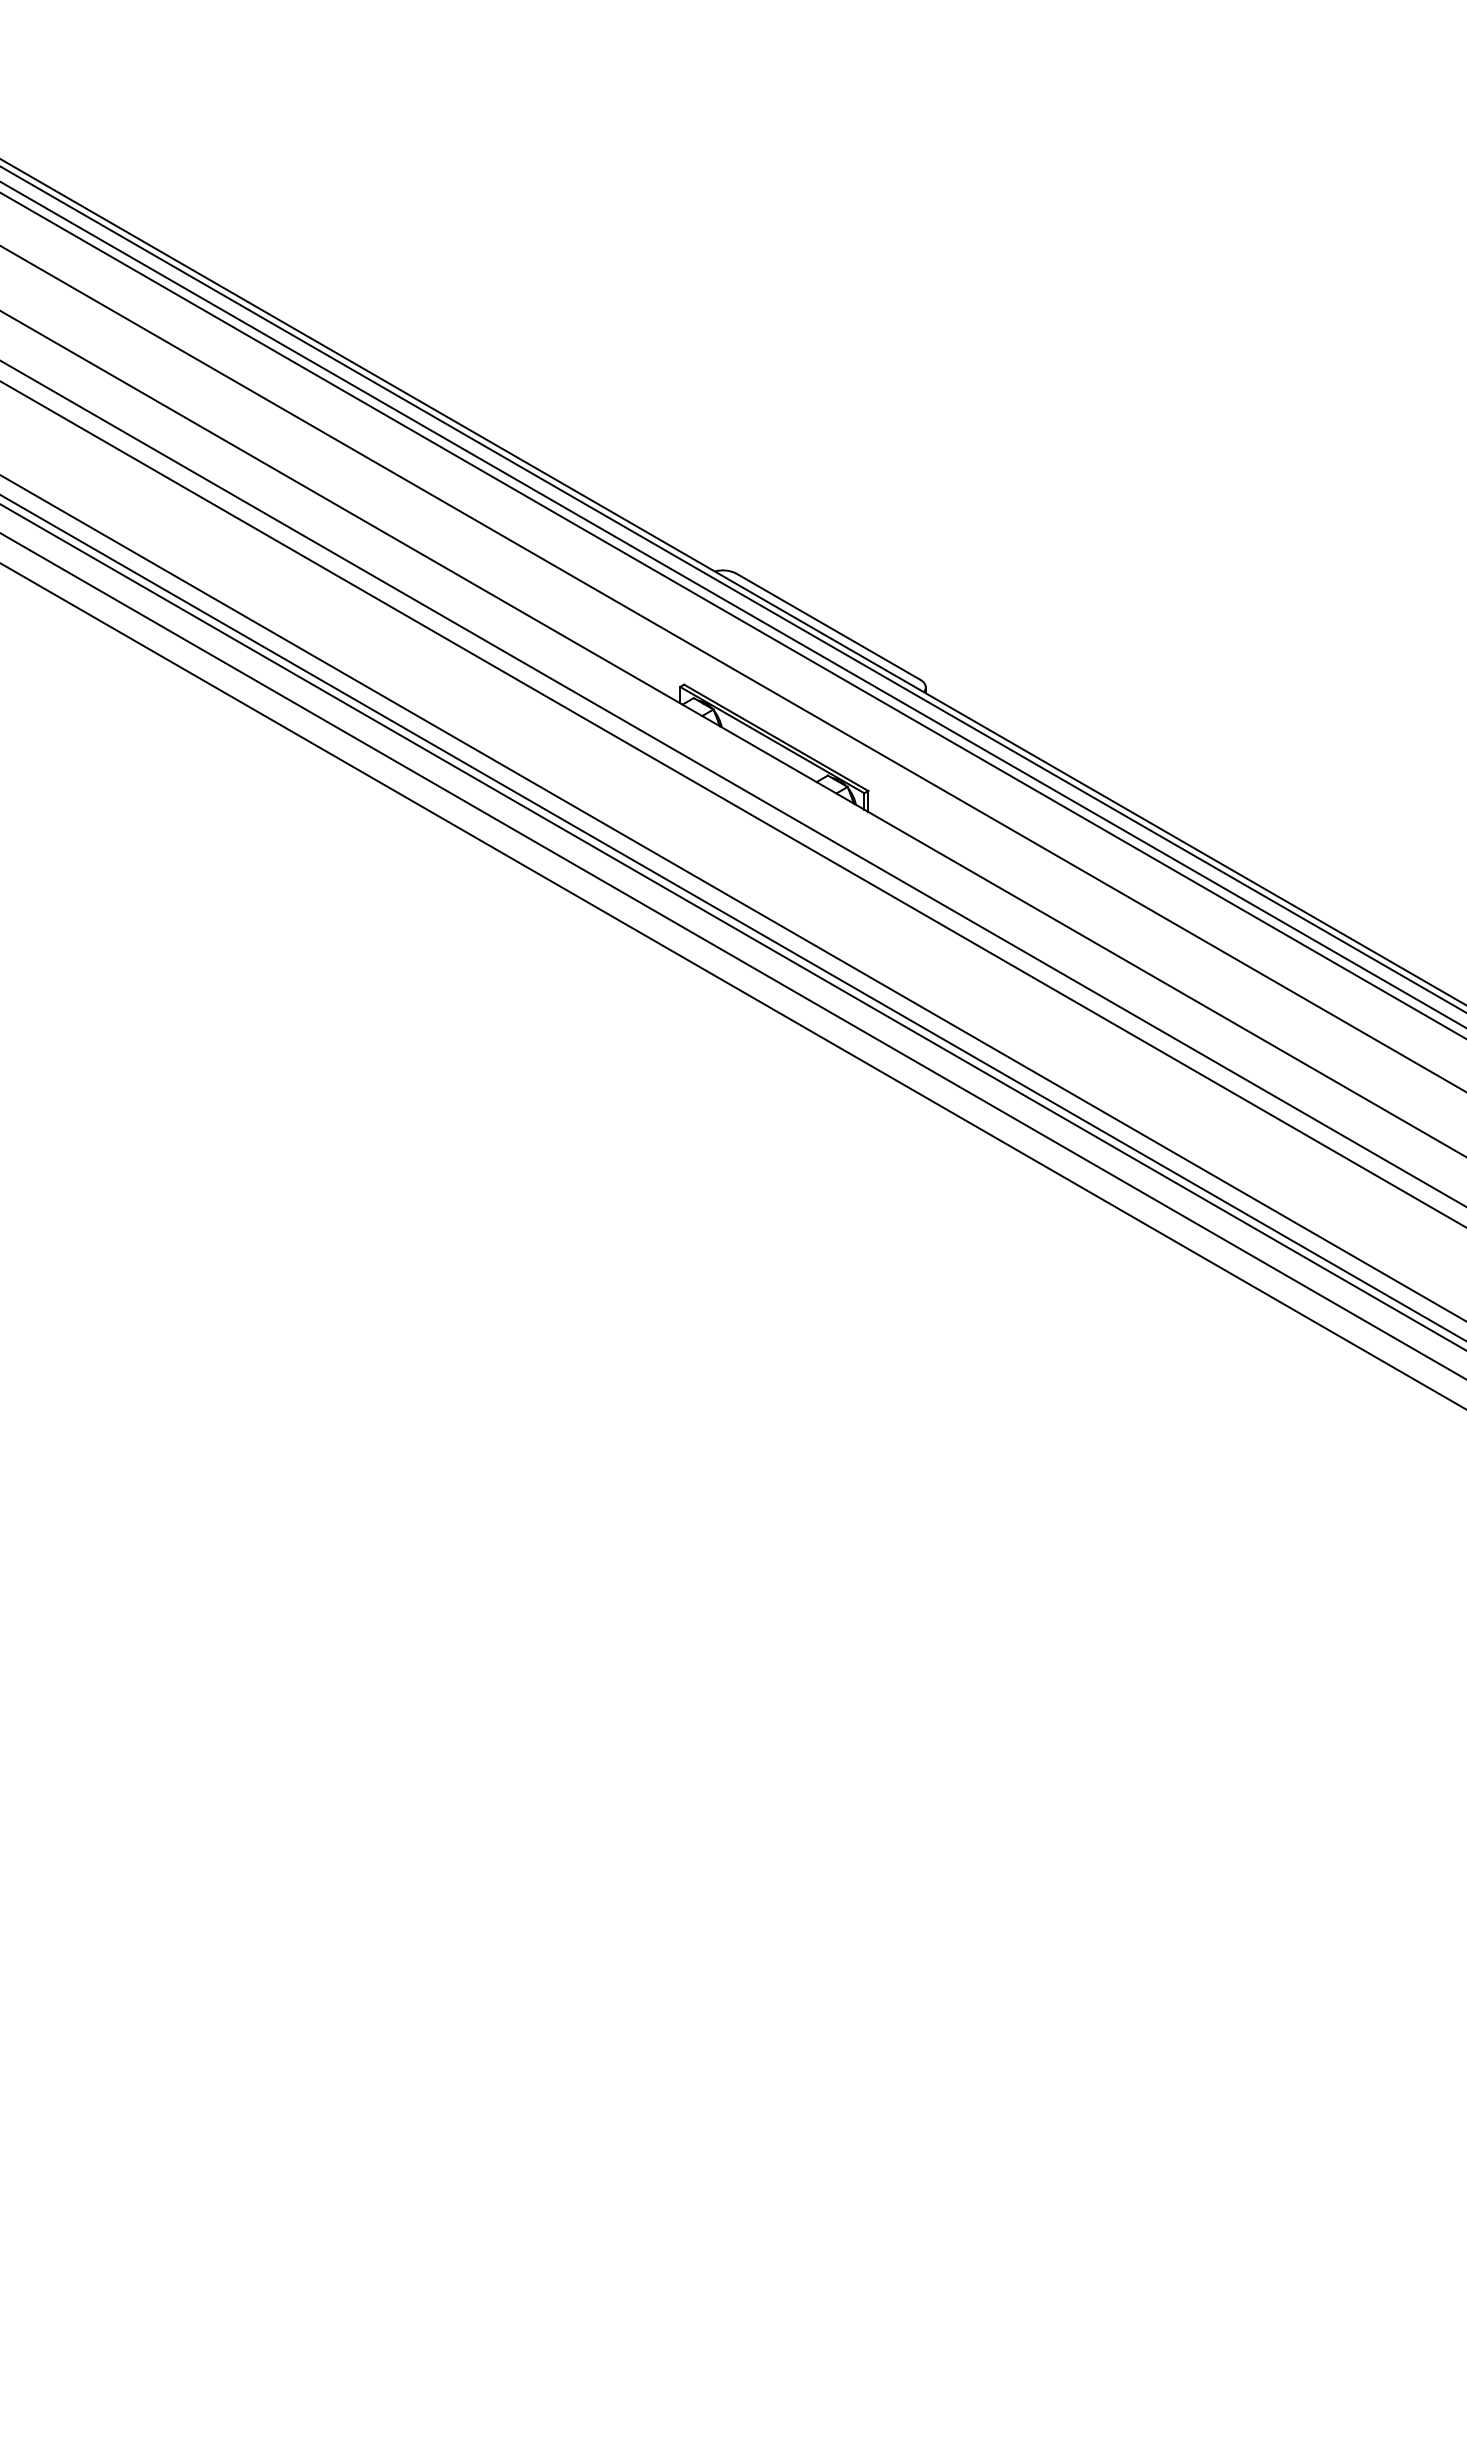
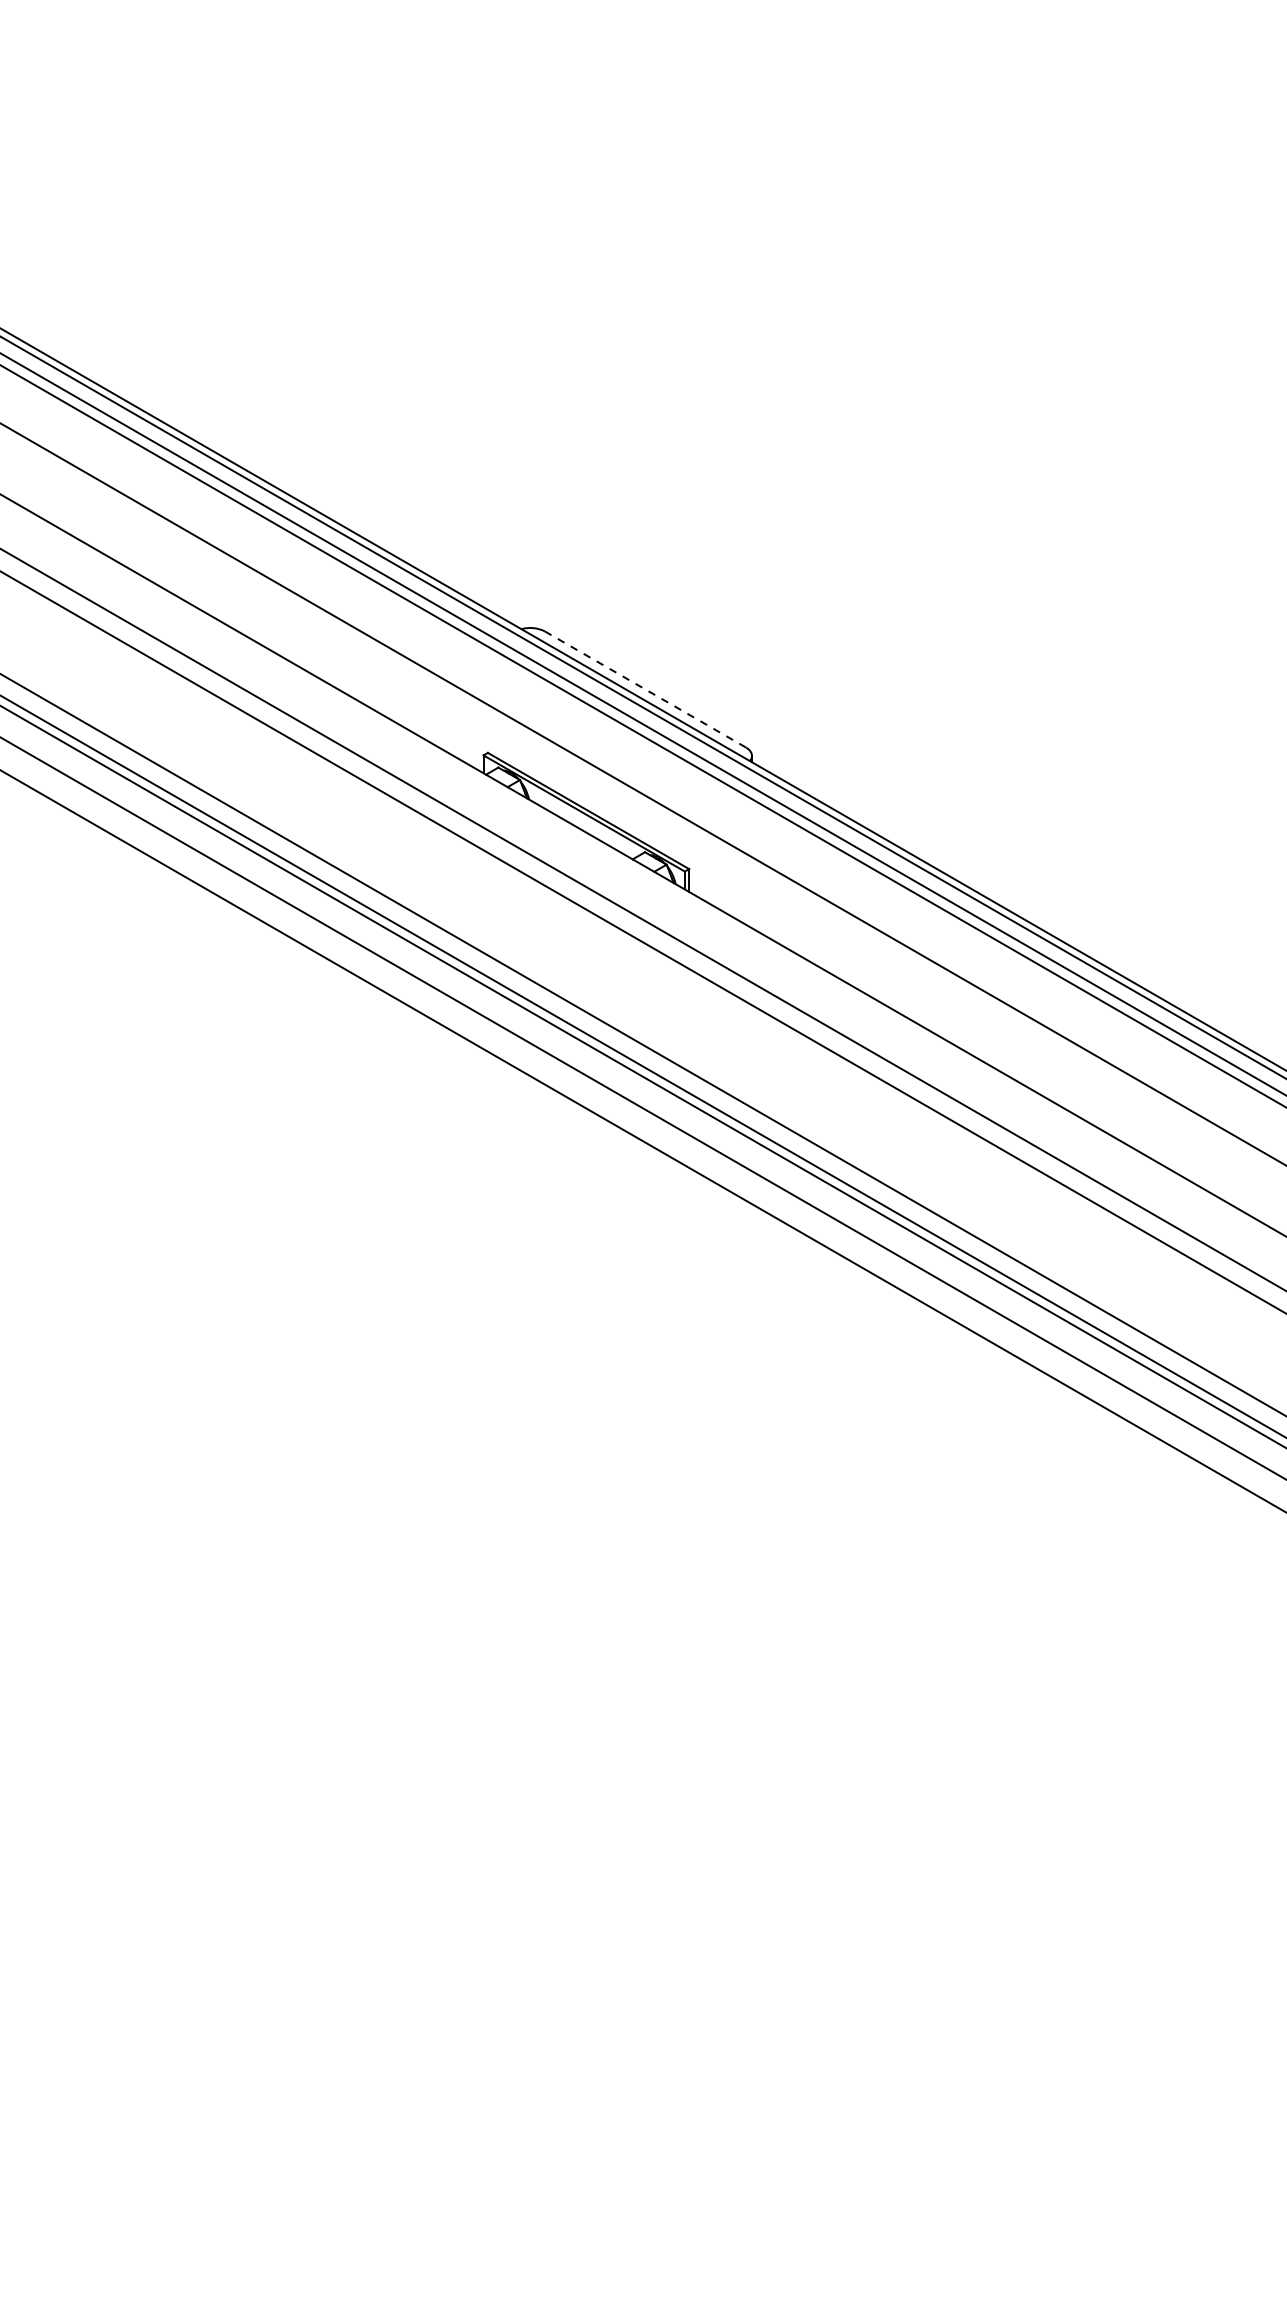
line: (828, 626) -> (645, 689), solid -> dashed

